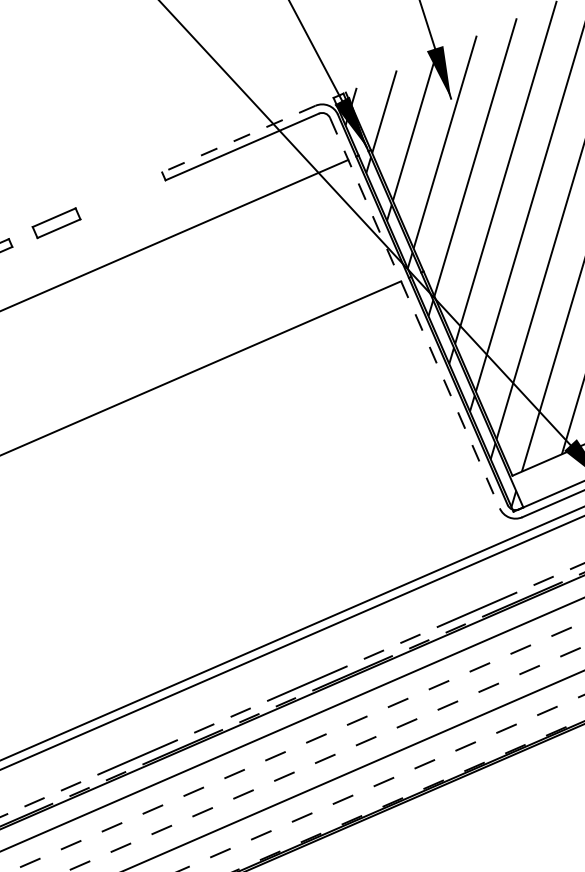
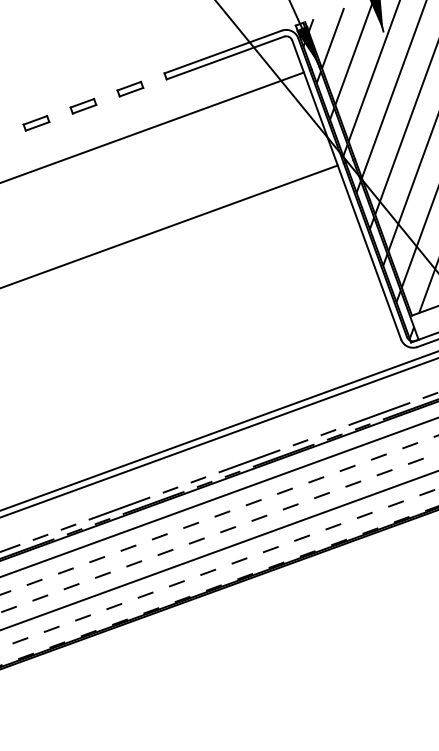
line: (237, 139) -> (222, 52), dashed -> solid
part: (117, 195) -> (130, 88), added
part: (56, 221) -> (83, 105), size x0.71
line: (414, 314) -> (346, 190), dashed -> solid

